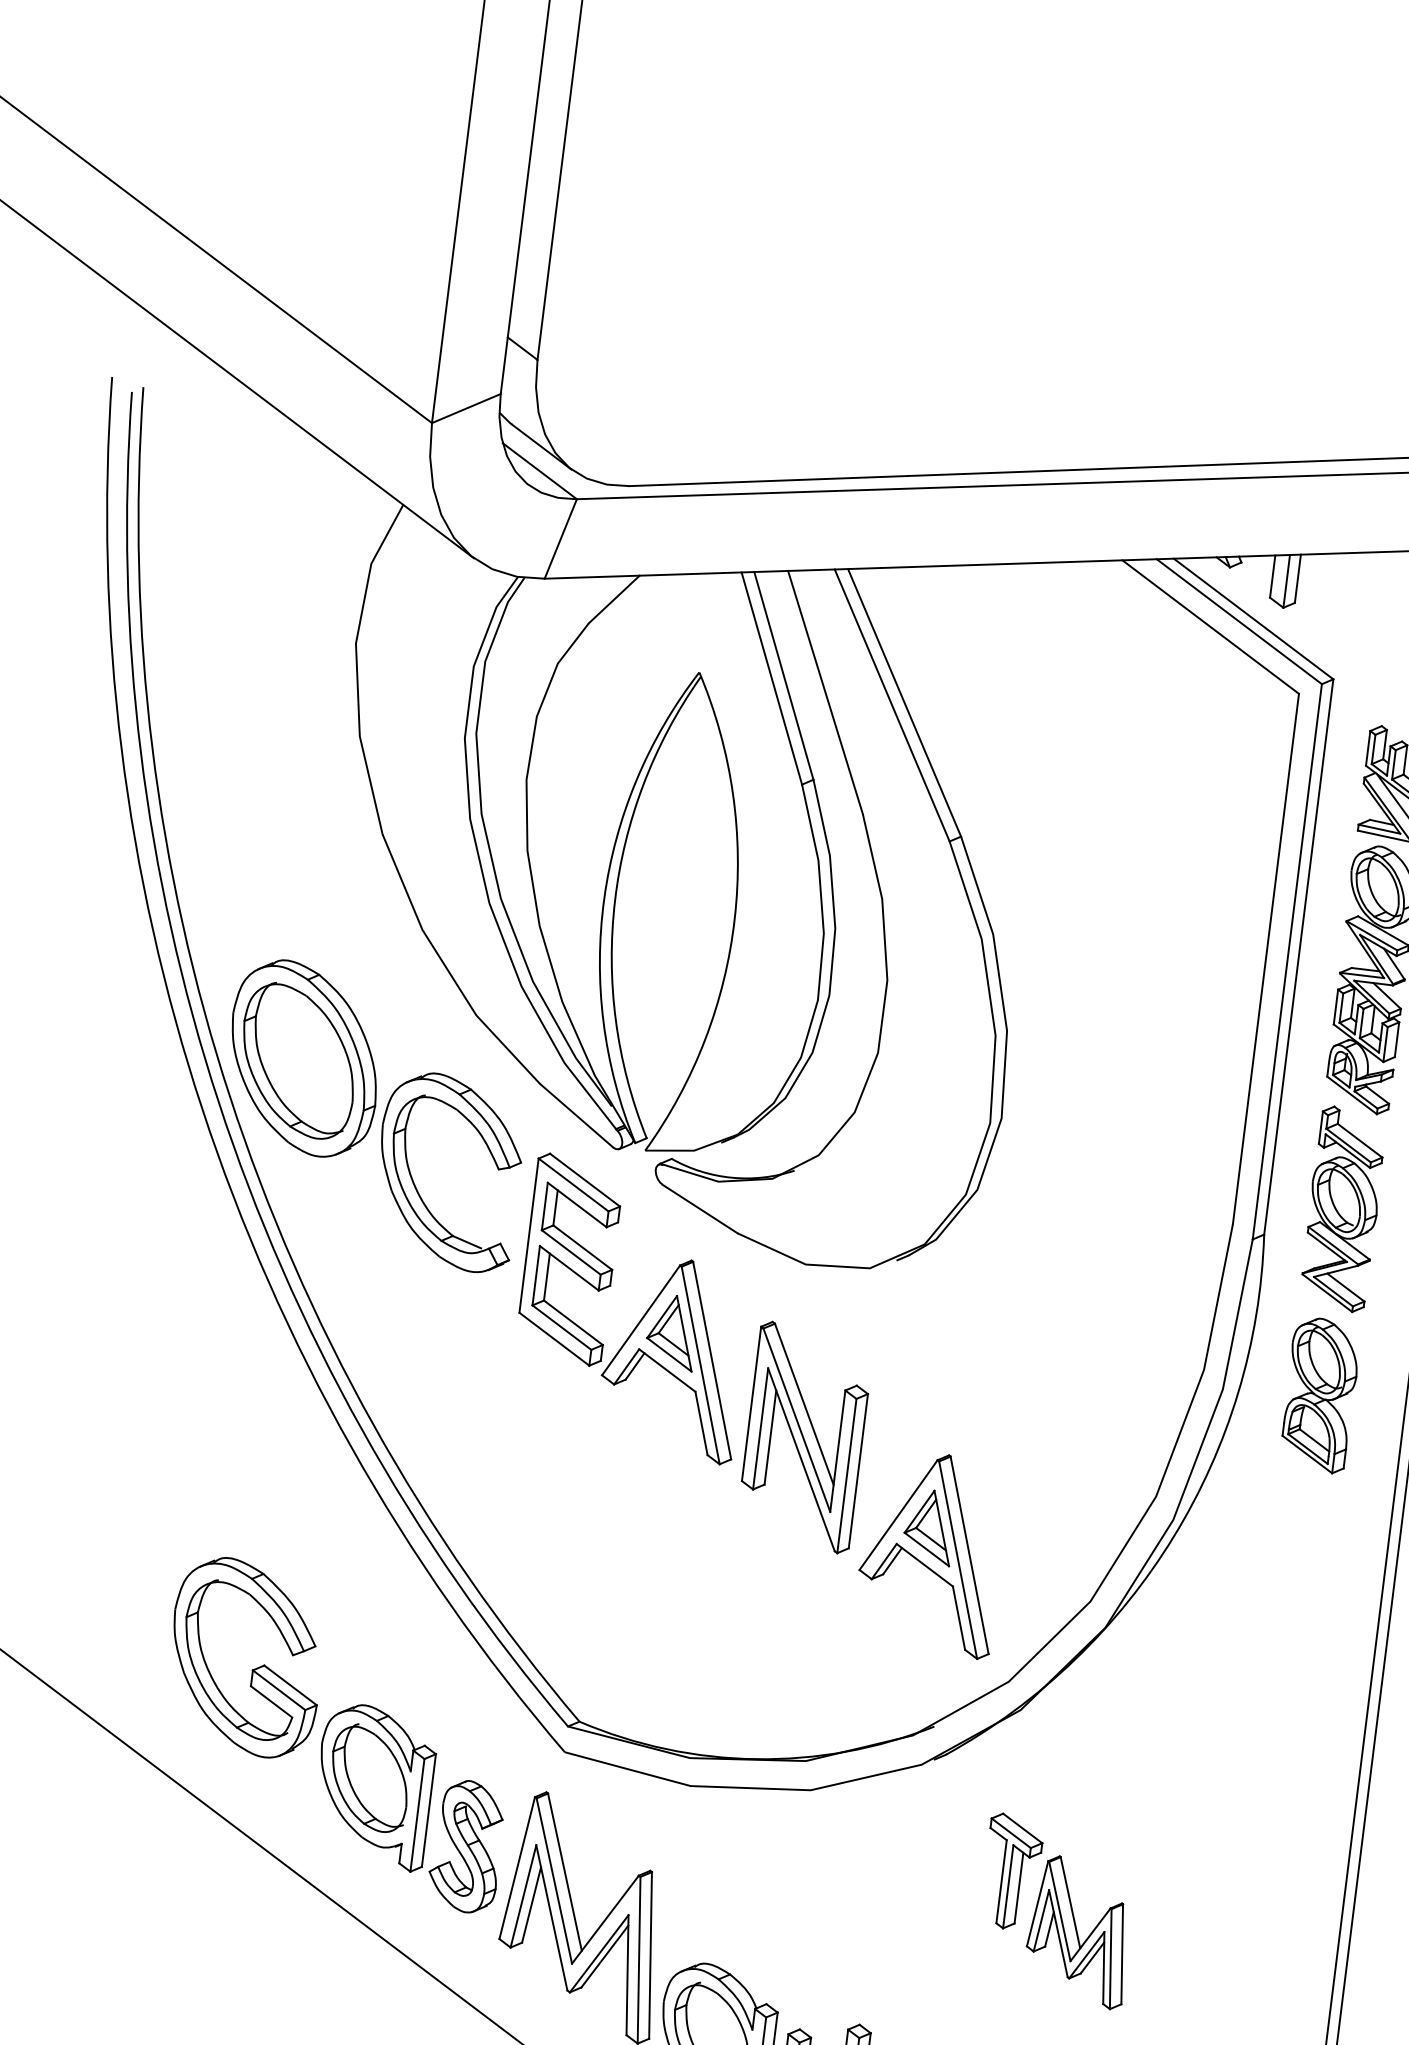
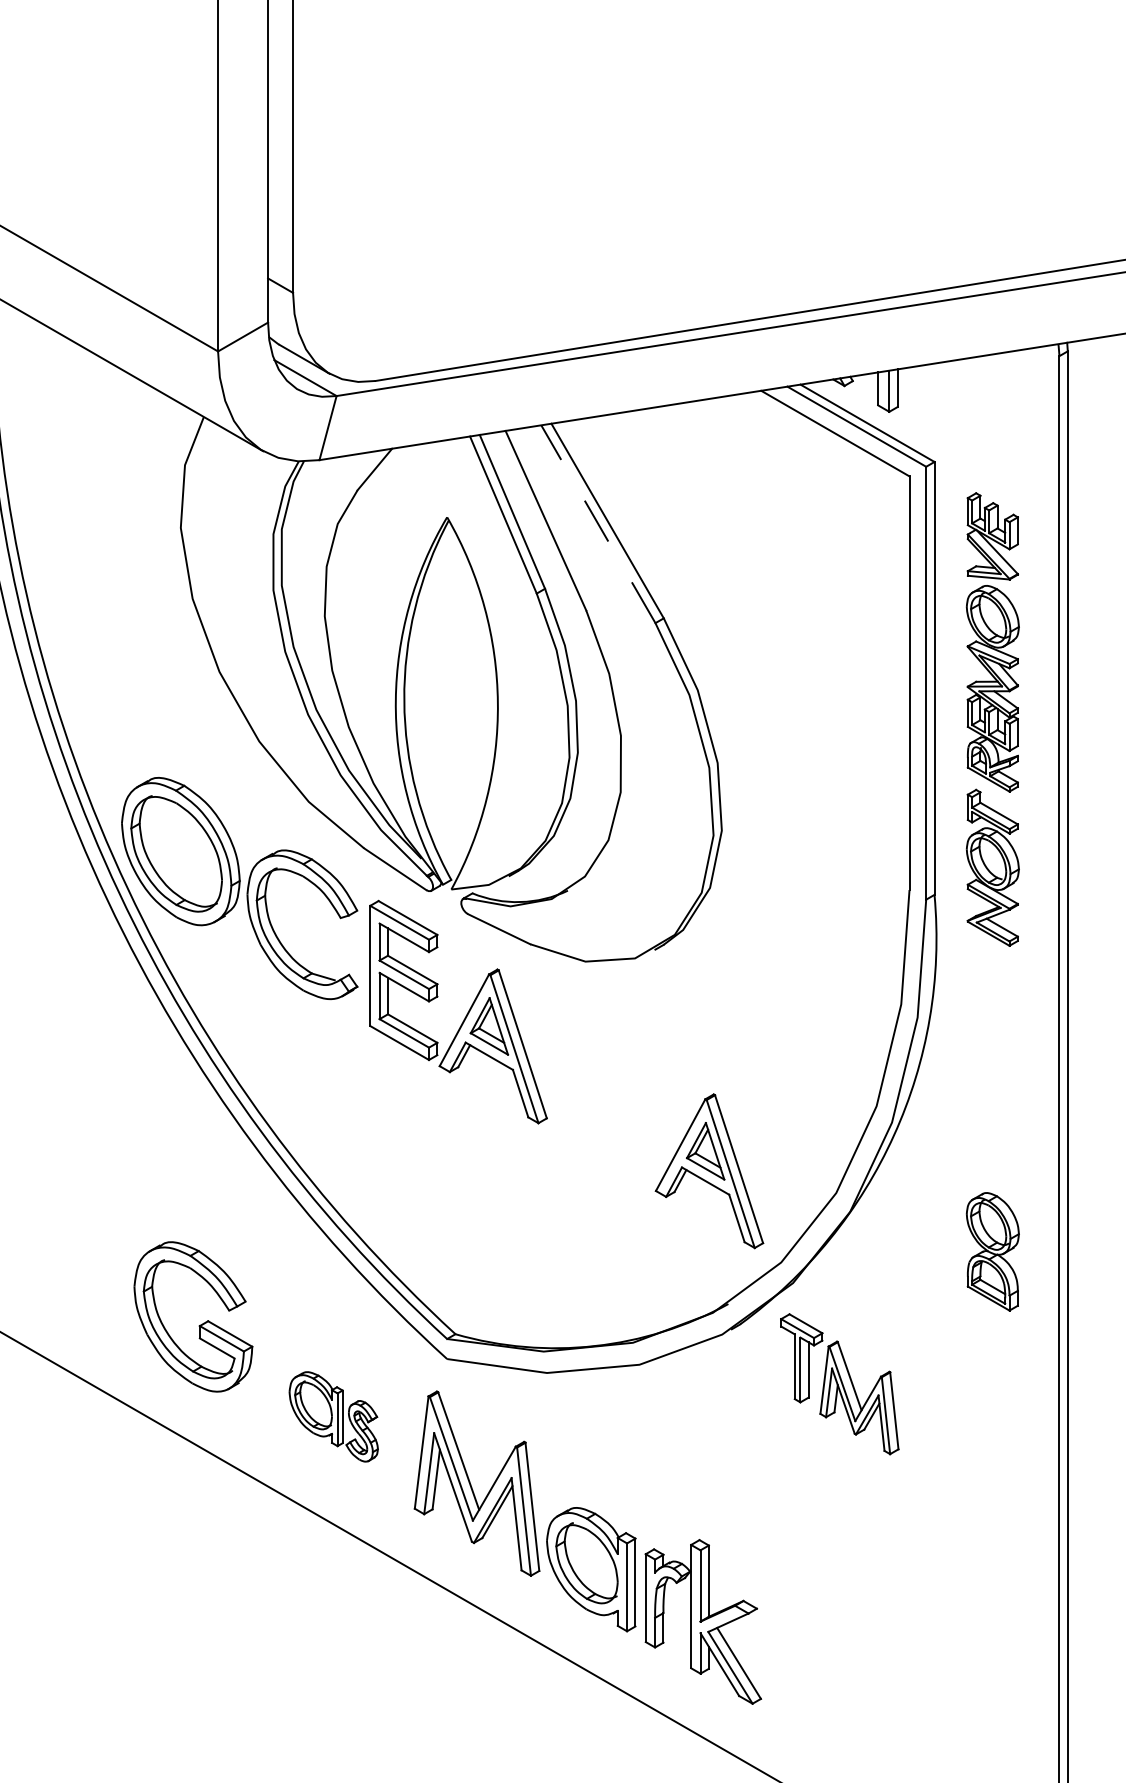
line: (892, 704) -> (598, 523), solid -> dashed
part: (1319, 1394) -> (992, 1251), moved
part: (805, 1437) -> (601, 1094), removed
part: (409, 1807) -> (333, 1416), size x0.6
part: (1056, 1911) -> (839, 1384), moved

